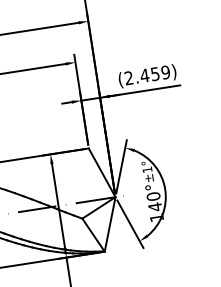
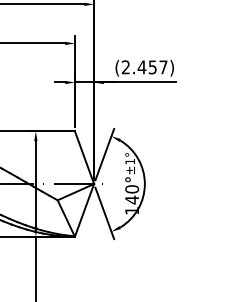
text: (165, 72) -> (163, 67), (2.459) -> (2.457)

